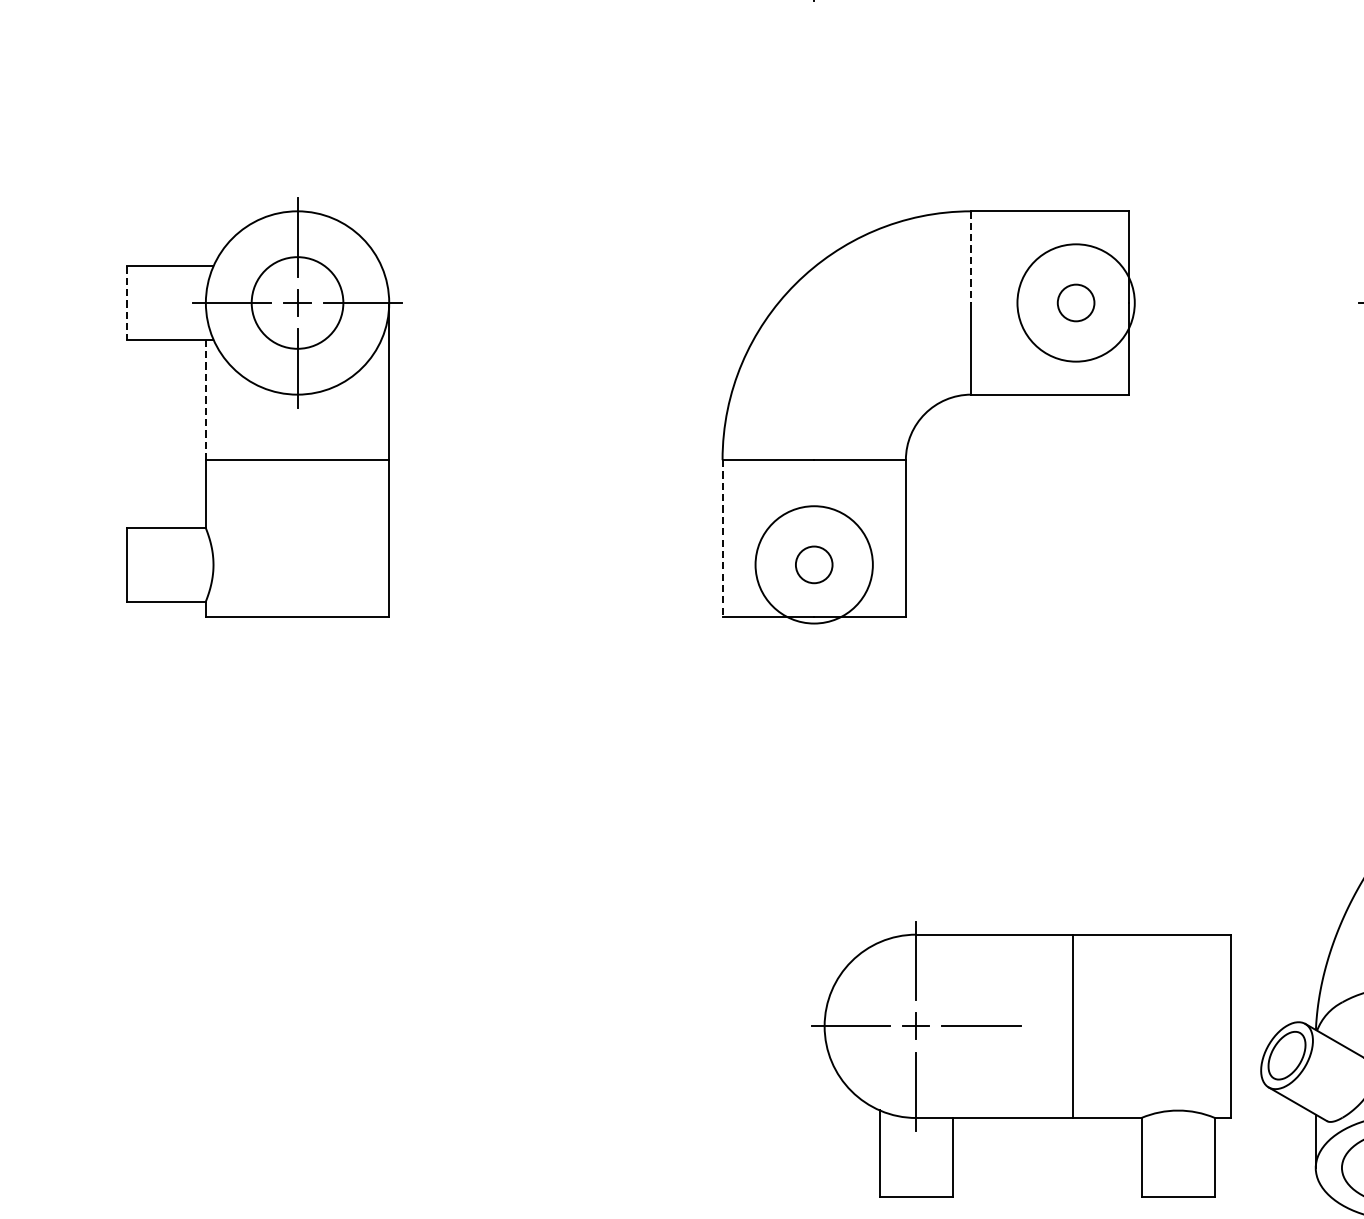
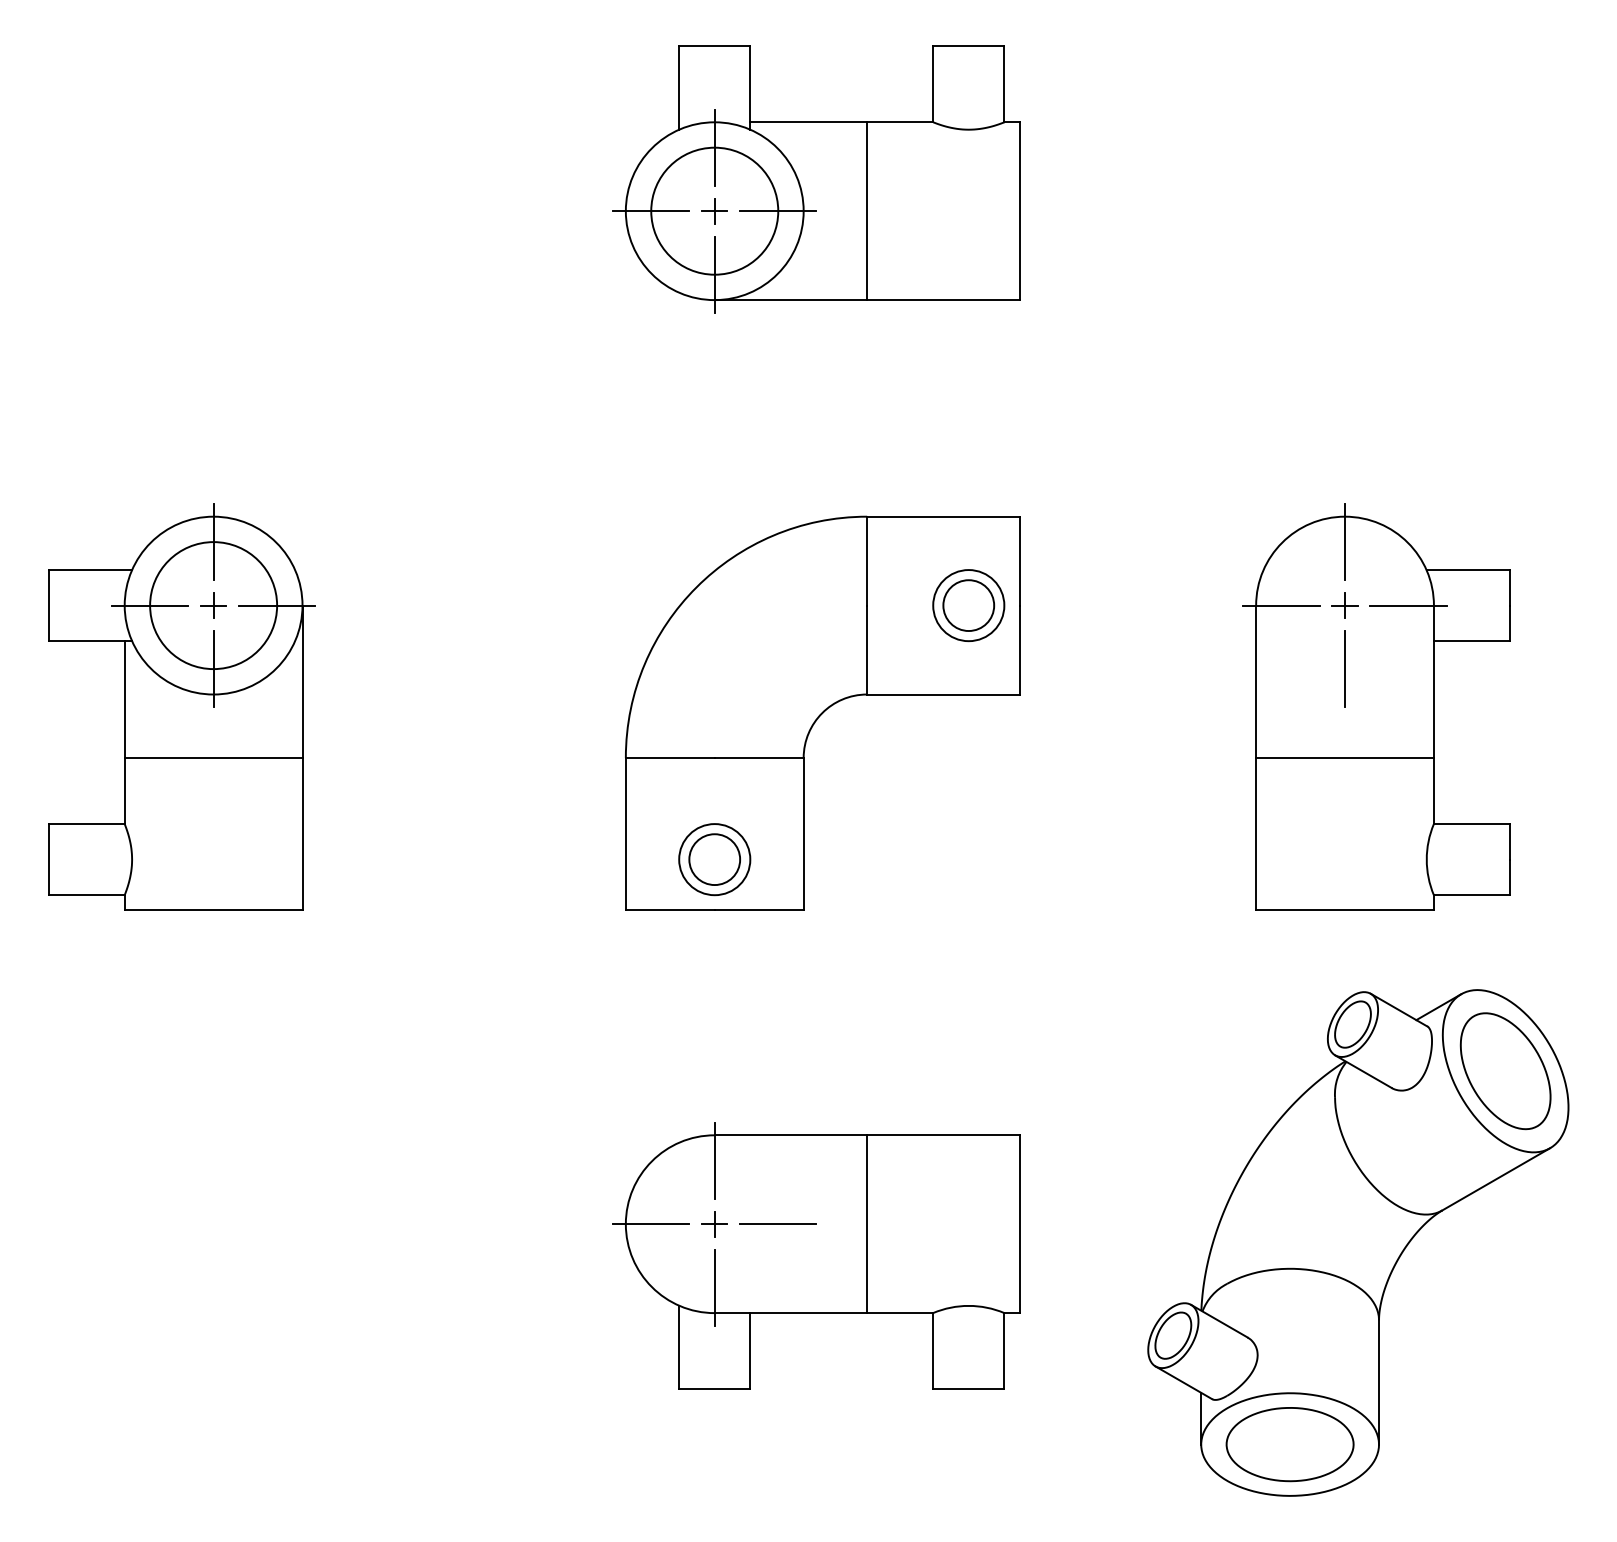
line: (971, 257) -> (867, 561), dashed -> solid
line: (127, 302) -> (48, 605), dashed -> solid
circle: (297, 302) -> (213, 605), size x1.43
circle: (1075, 302) -> (968, 605), size x0.62
circle: (1075, 302) -> (968, 605), size x1.43
line: (205, 400) -> (124, 700), dashed -> solid
line: (722, 538) -> (625, 834), dashed -> solid
circle: (813, 564) -> (714, 859), size x0.62
circle: (813, 564) -> (714, 859), size x1.43
part: (1021, 1058) -> (816, 1255), moved

